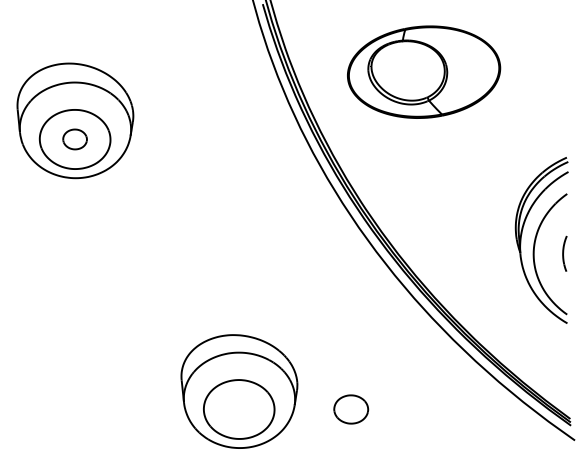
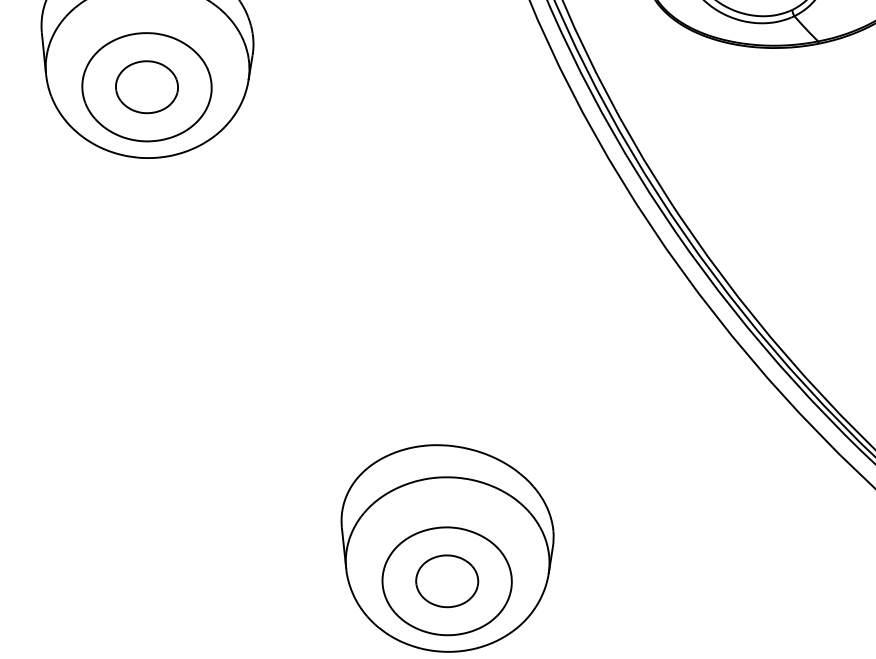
part: (74, 139) -> (145, 87), size x1.43
part: (351, 409) -> (447, 581), moved

